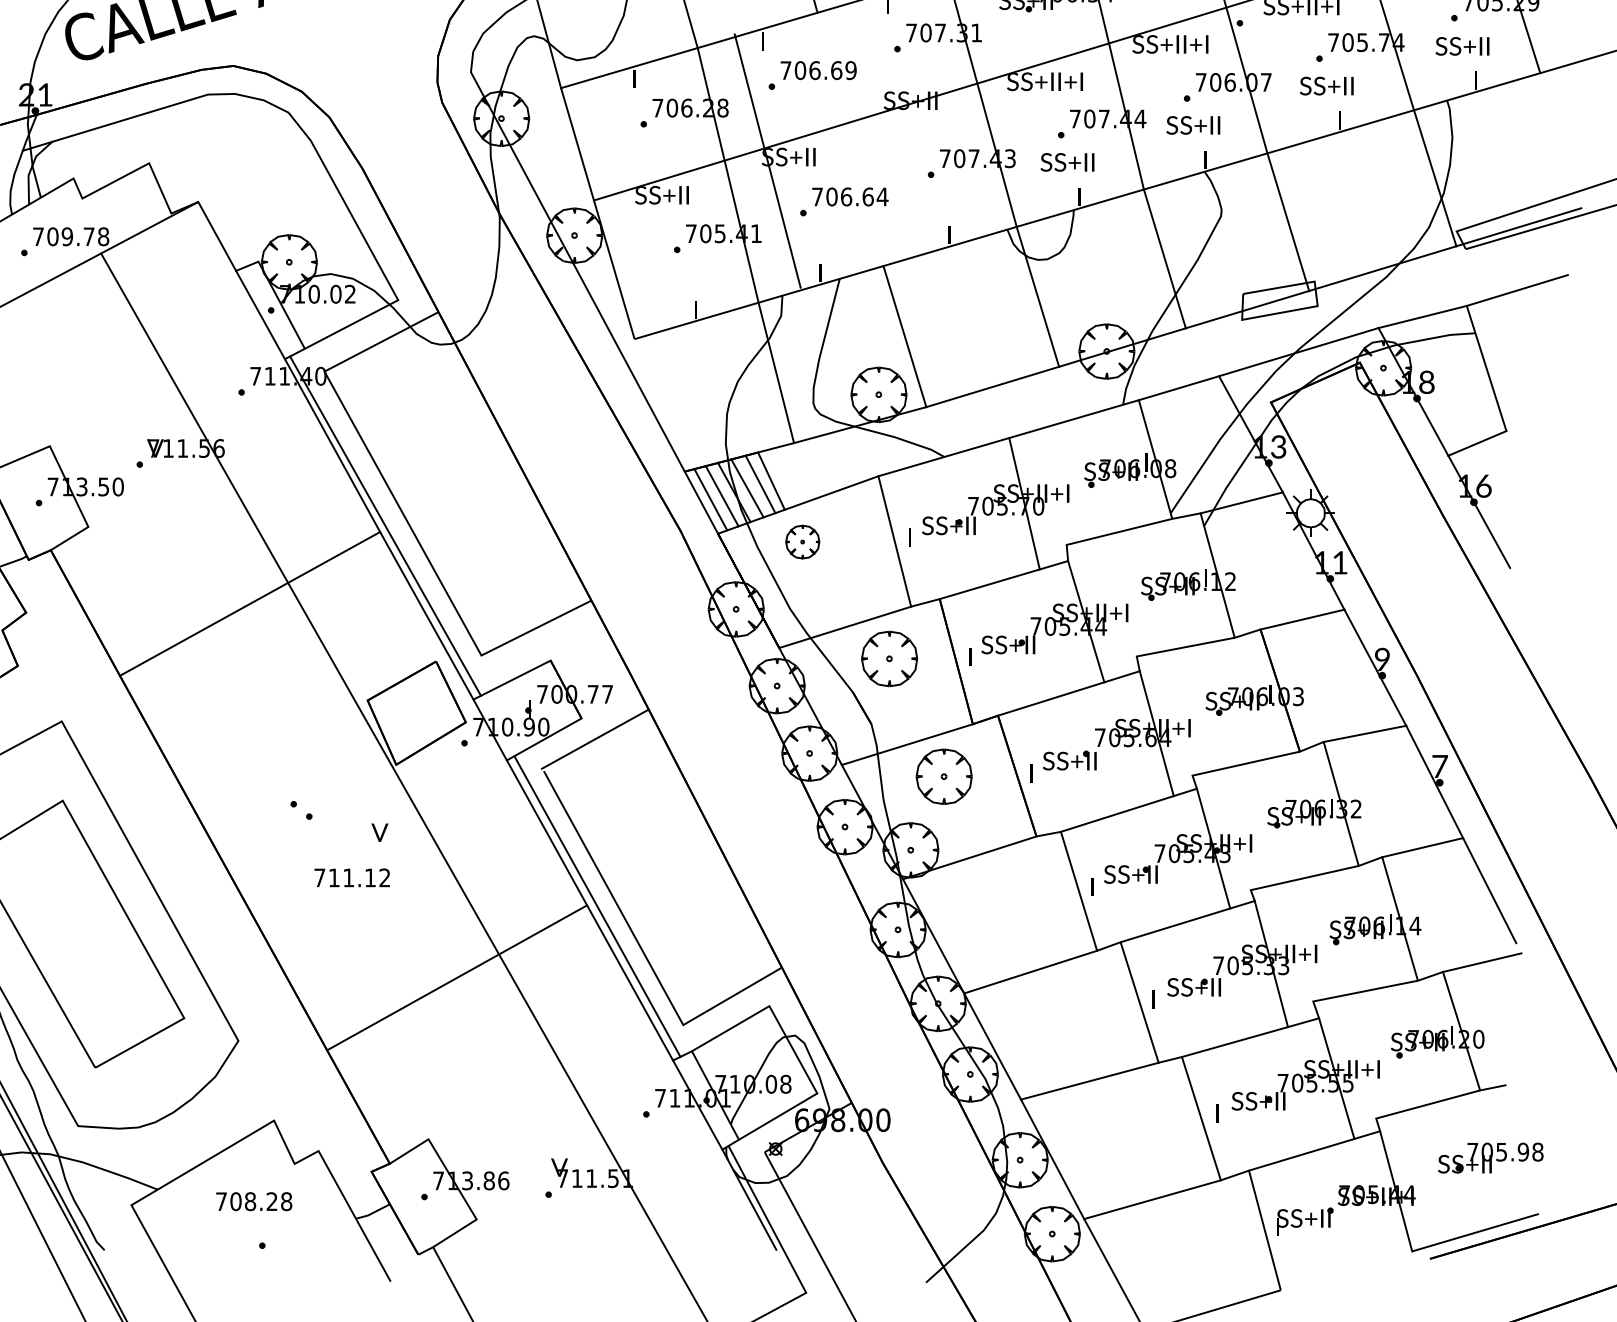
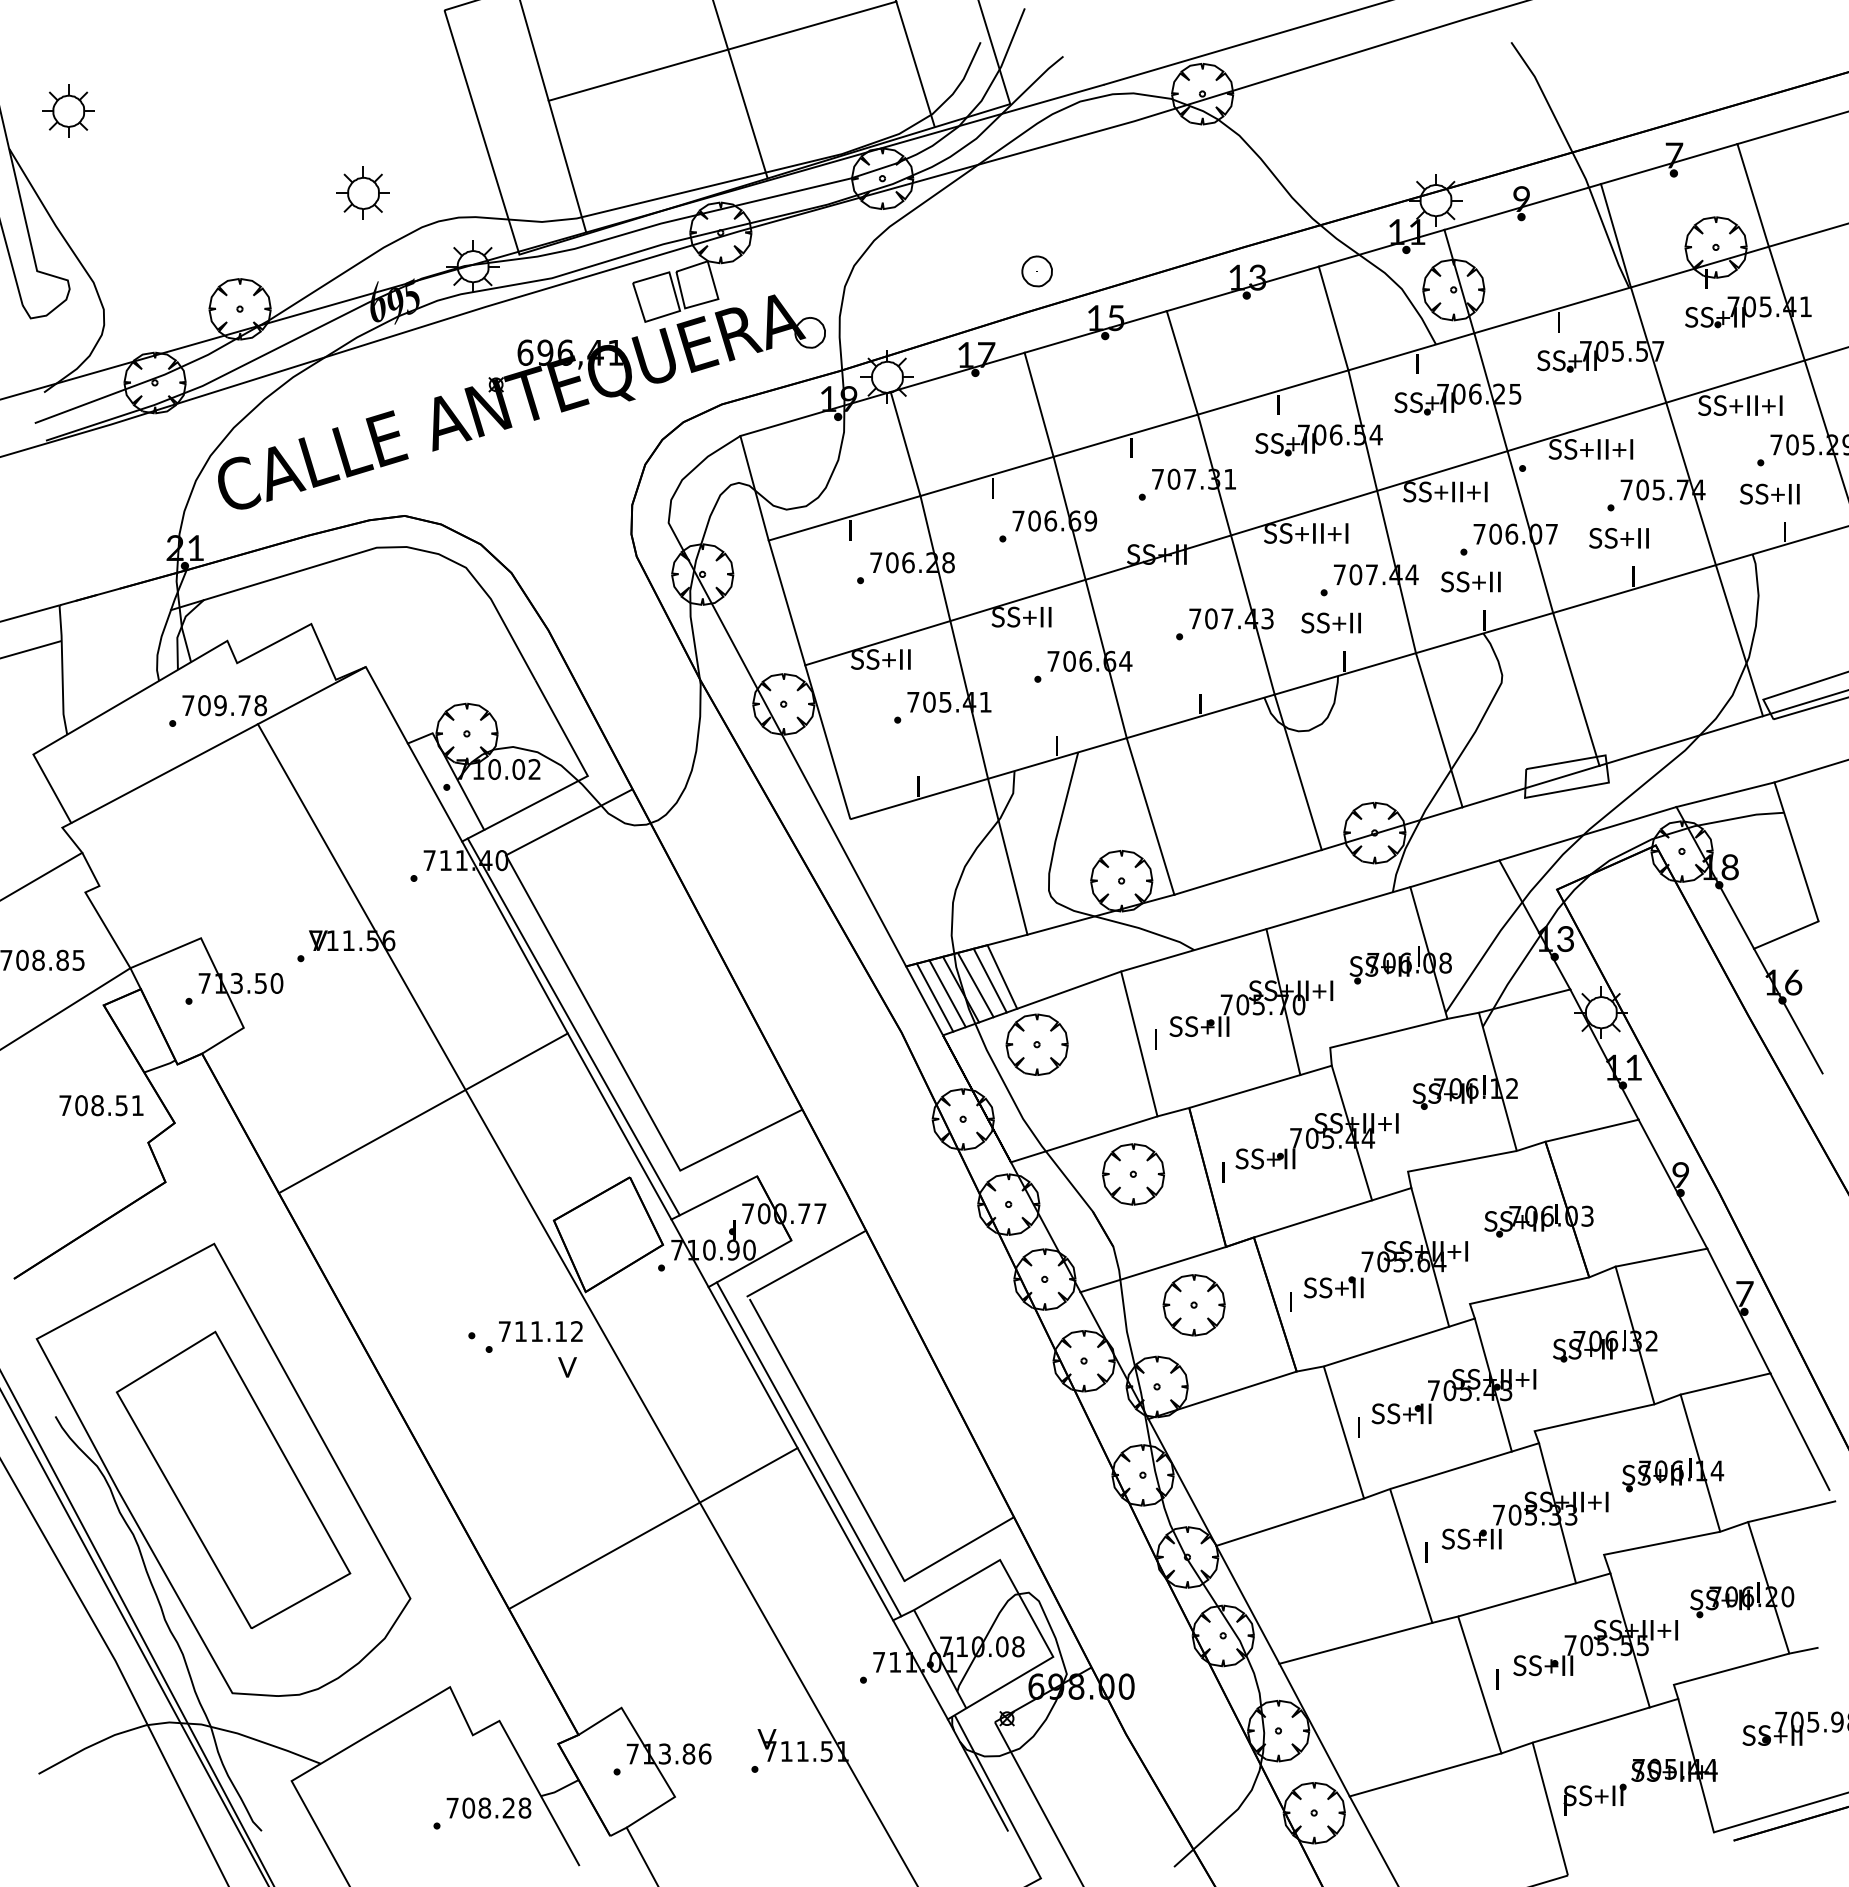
line: (767, 161) -> (1089, 597), moved
part: (802, 541) -> (1036, 1044), size x1.67
text: (351, 877) -> (540, 1331), moved
text: (253, 1201) -> (488, 1807), moved

